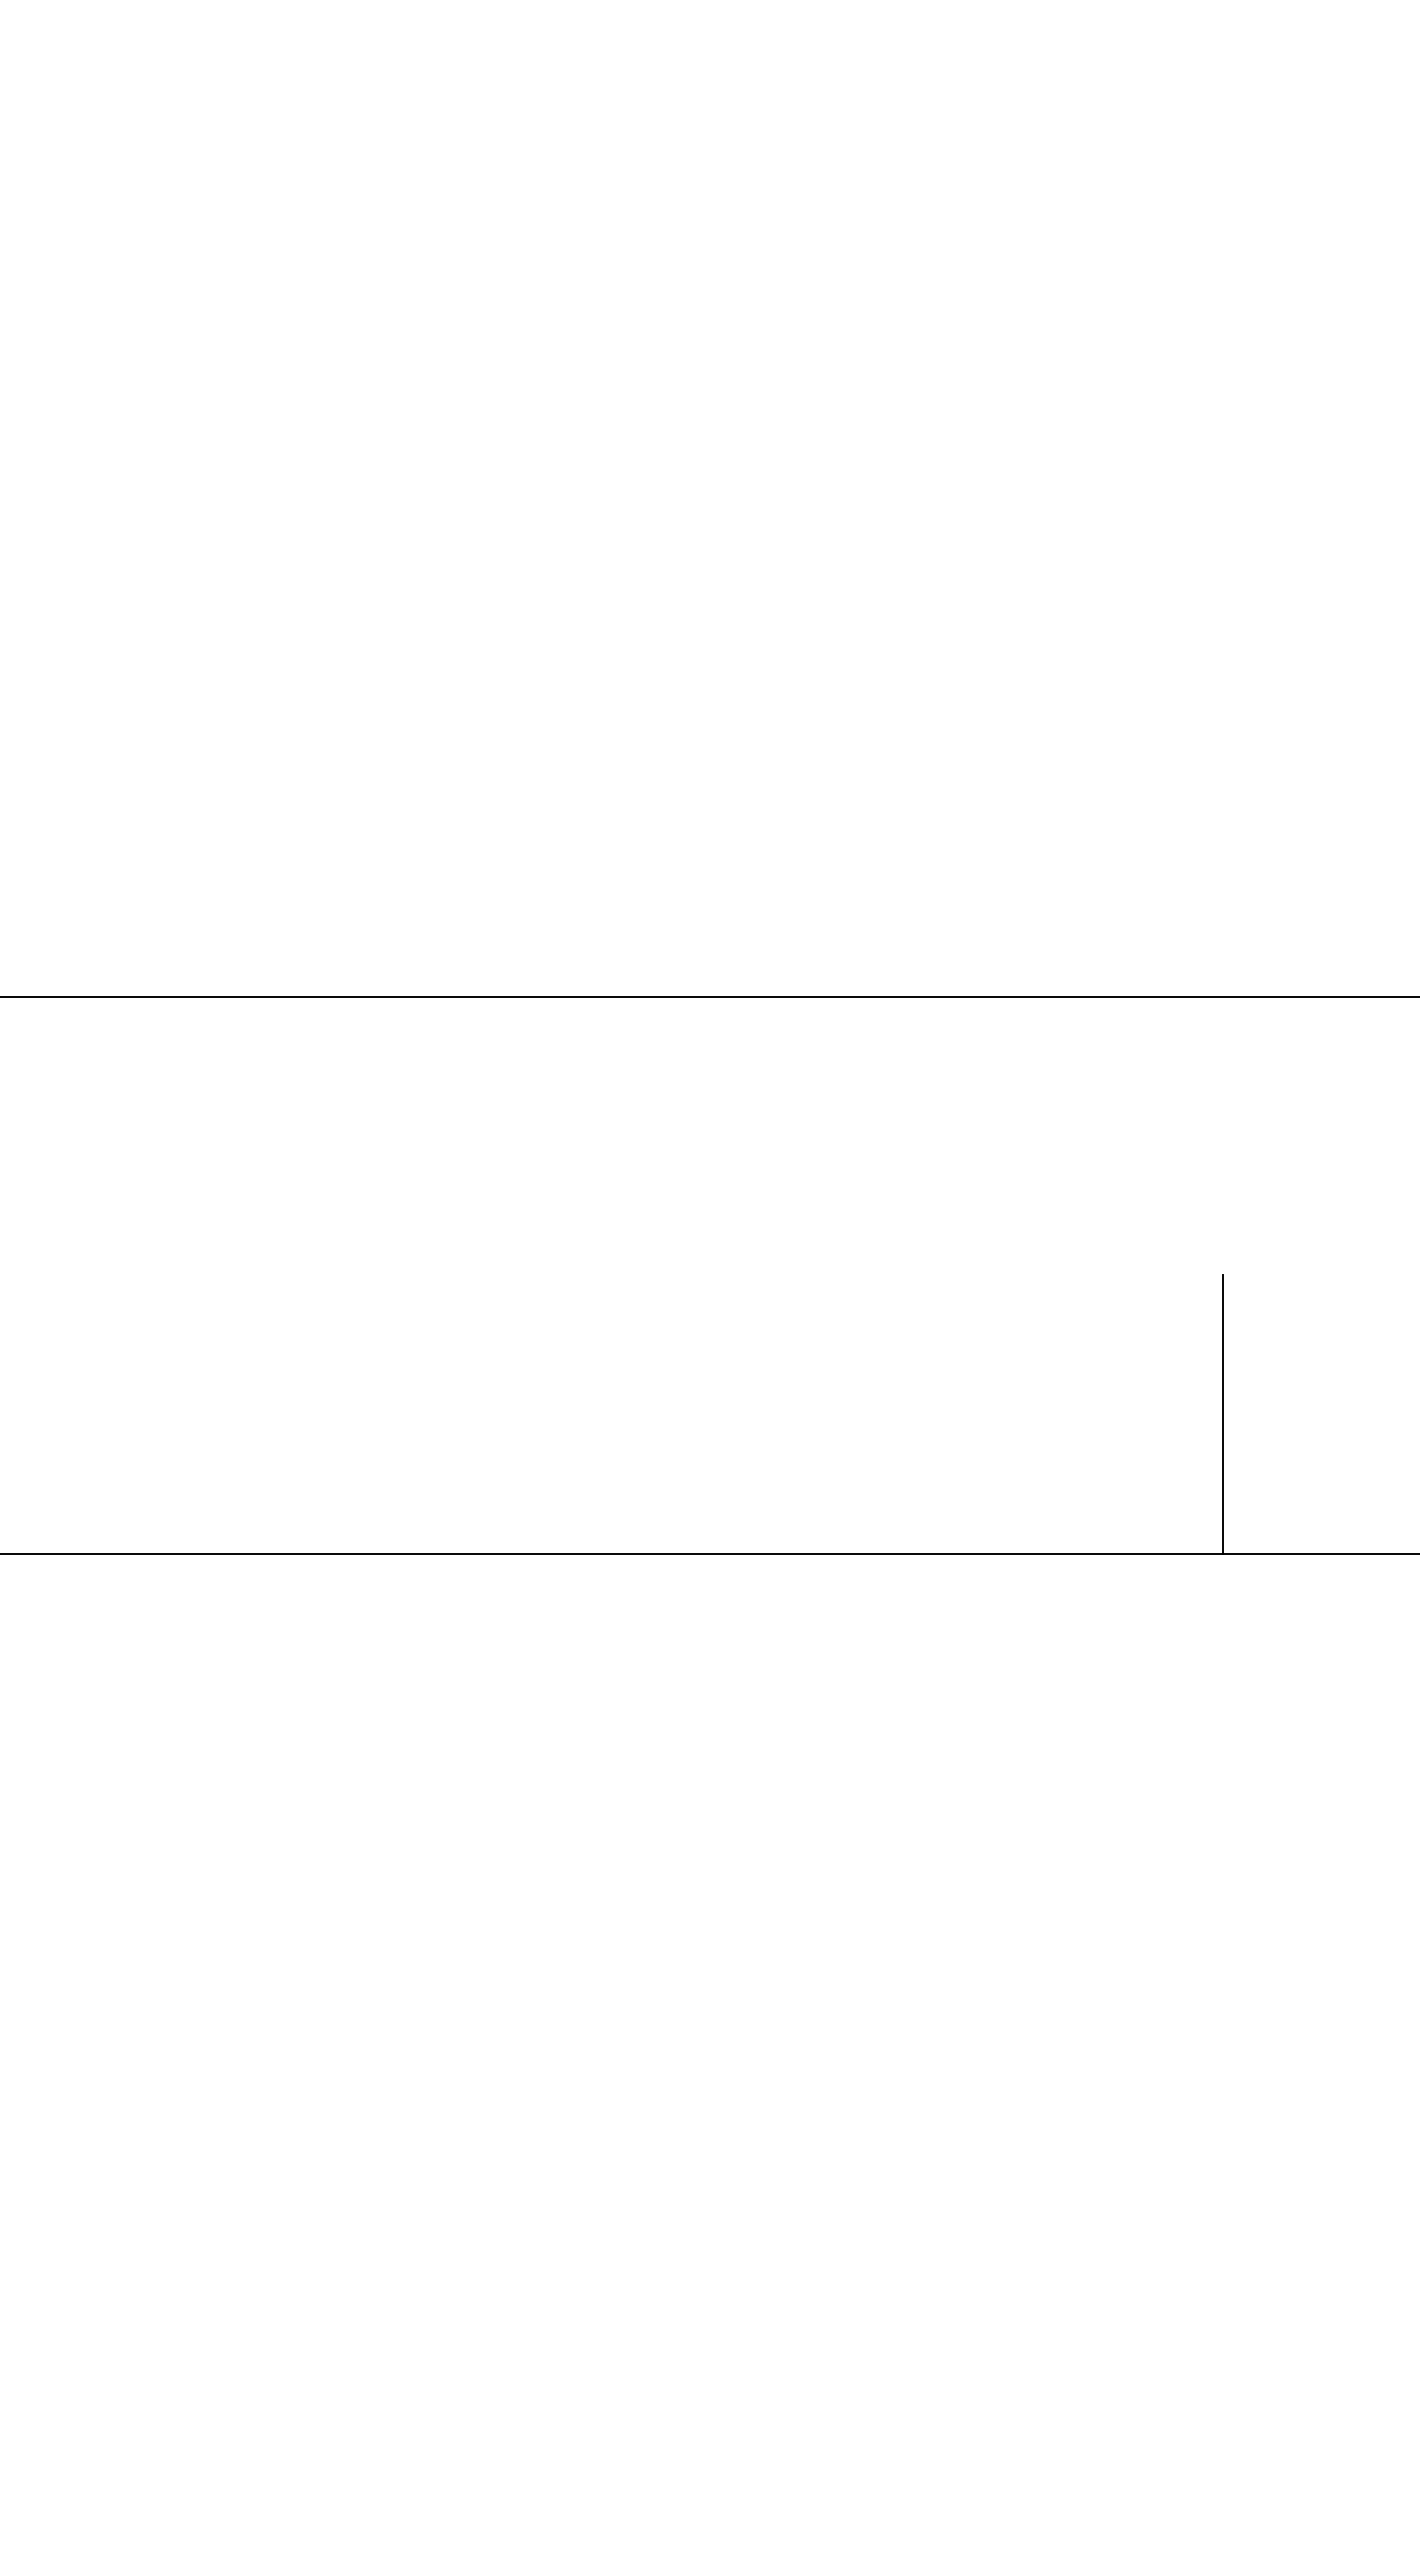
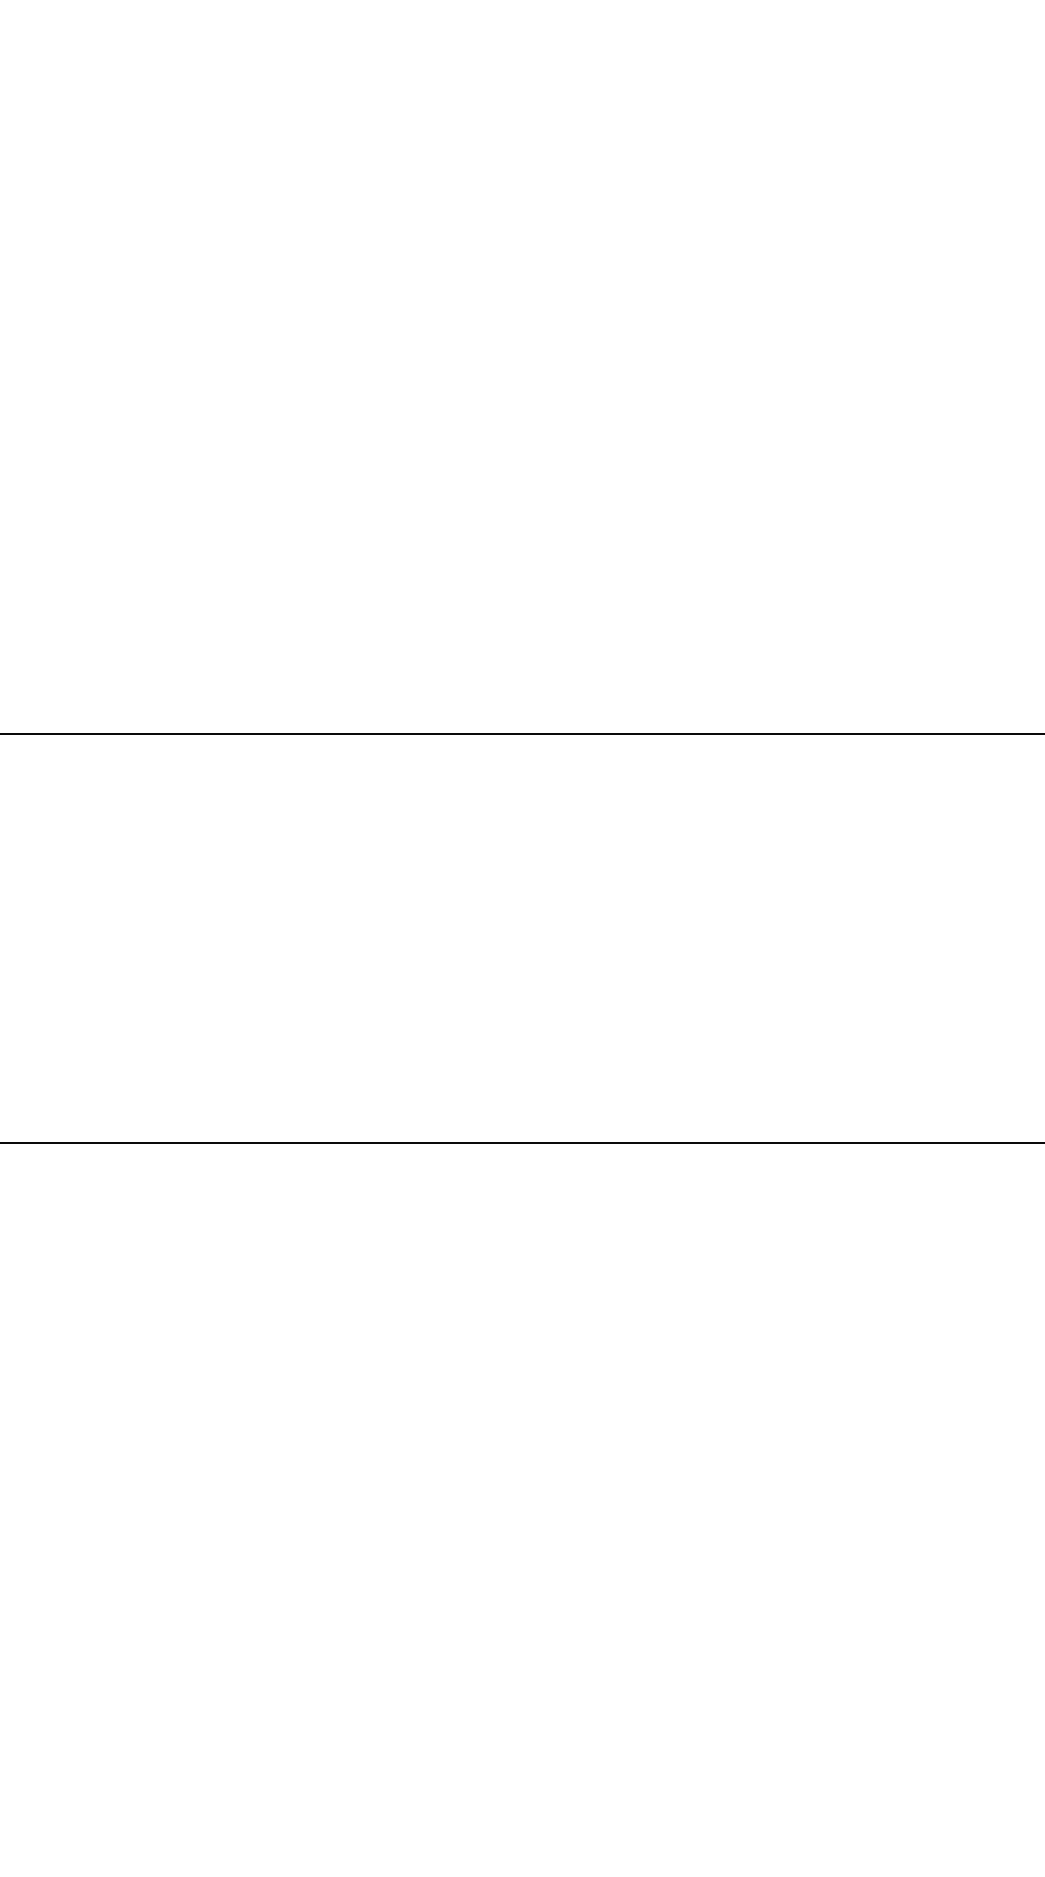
line: (1223, 1413) -> (900, 1040), removed

